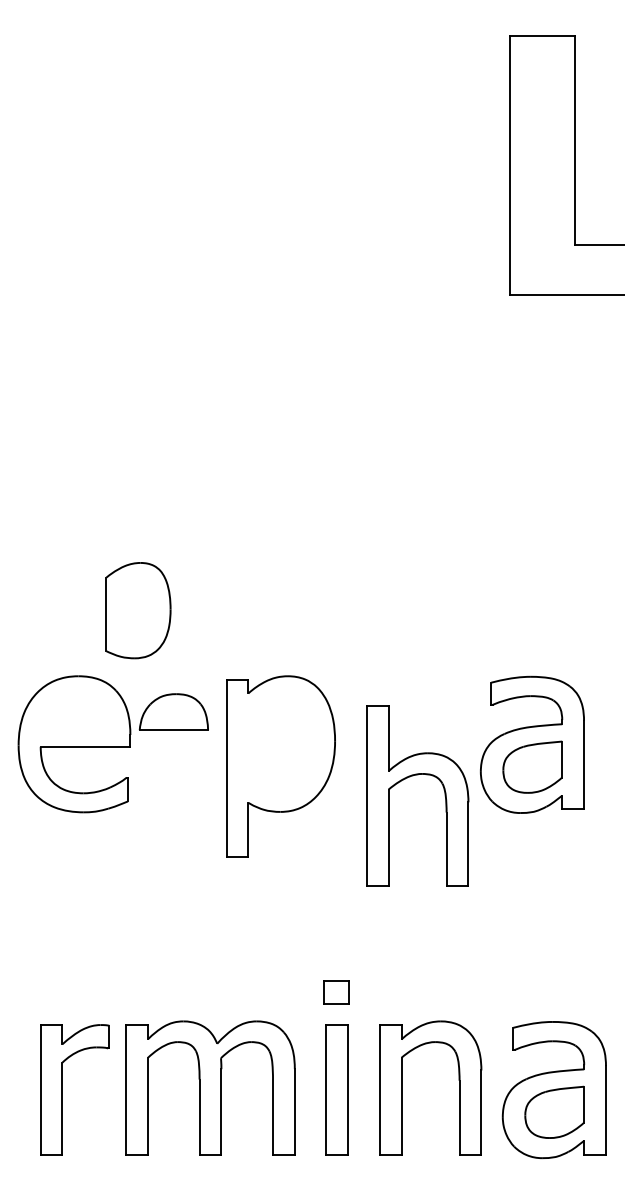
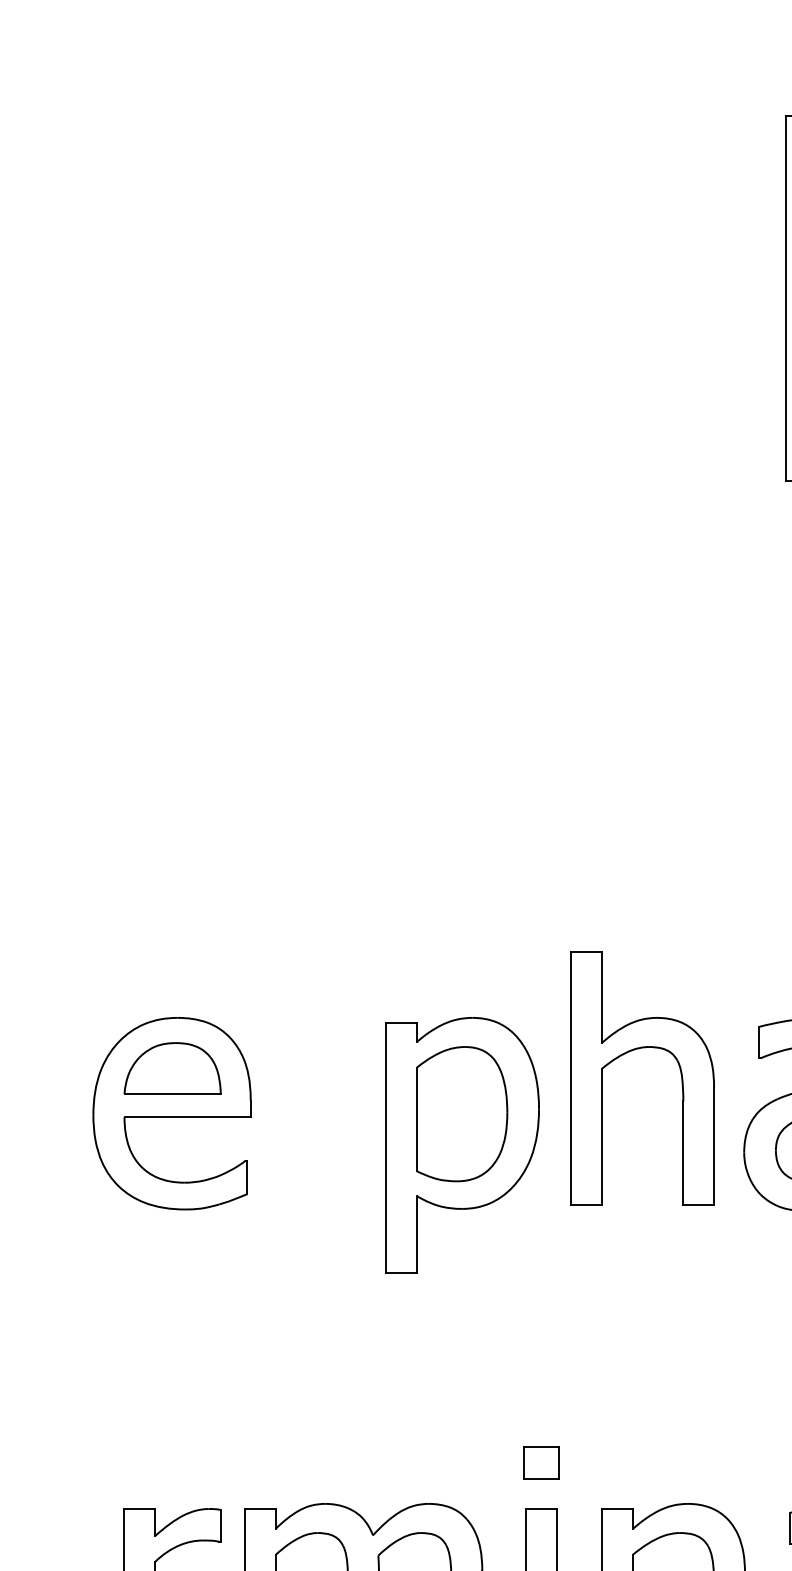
part: (138, 610) -> (462, 1113), moved
part: (173, 711) -> (172, 1067), moved
part: (410, 777) -> (632, 1052), moved

